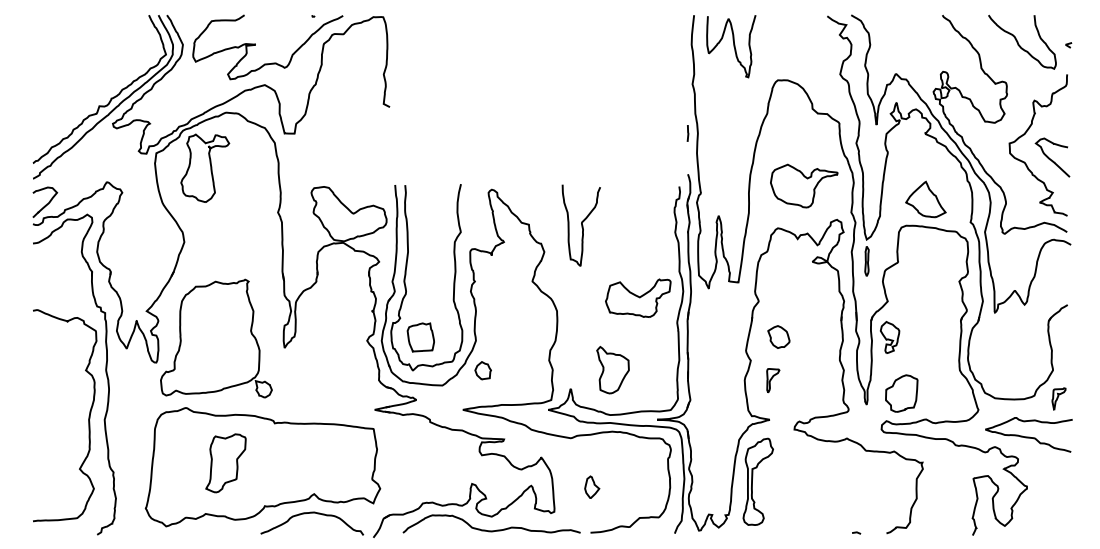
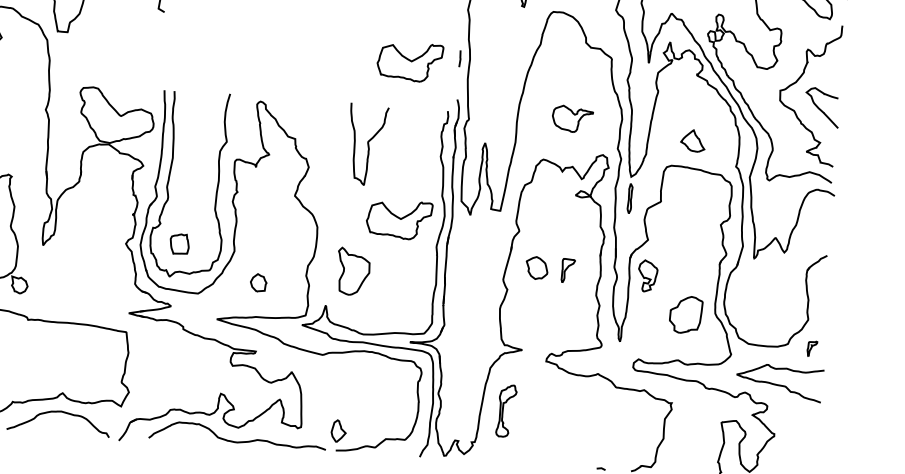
part: (638, 139) -> (410, 61), added
part: (804, 185) -> (572, 118), size x0.6
part: (925, 199) -> (692, 140), size x0.6
curve: (581, 225) -> (367, 144), moved
part: (420, 337) -> (179, 244), size x0.7
part: (482, 370) -> (257, 282), moved
part: (612, 370) -> (352, 272), moved
part: (773, 380) -> (568, 270), moved
part: (901, 393) -> (685, 314), moved
part: (1058, 398) -> (811, 348), size x0.7
part: (757, 481) -> (505, 410), size x0.6
part: (592, 486) -> (339, 430), moved

